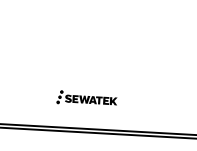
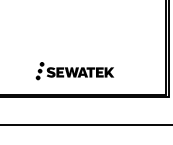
part: (86, 99) -> (74, 71), size x1.67

